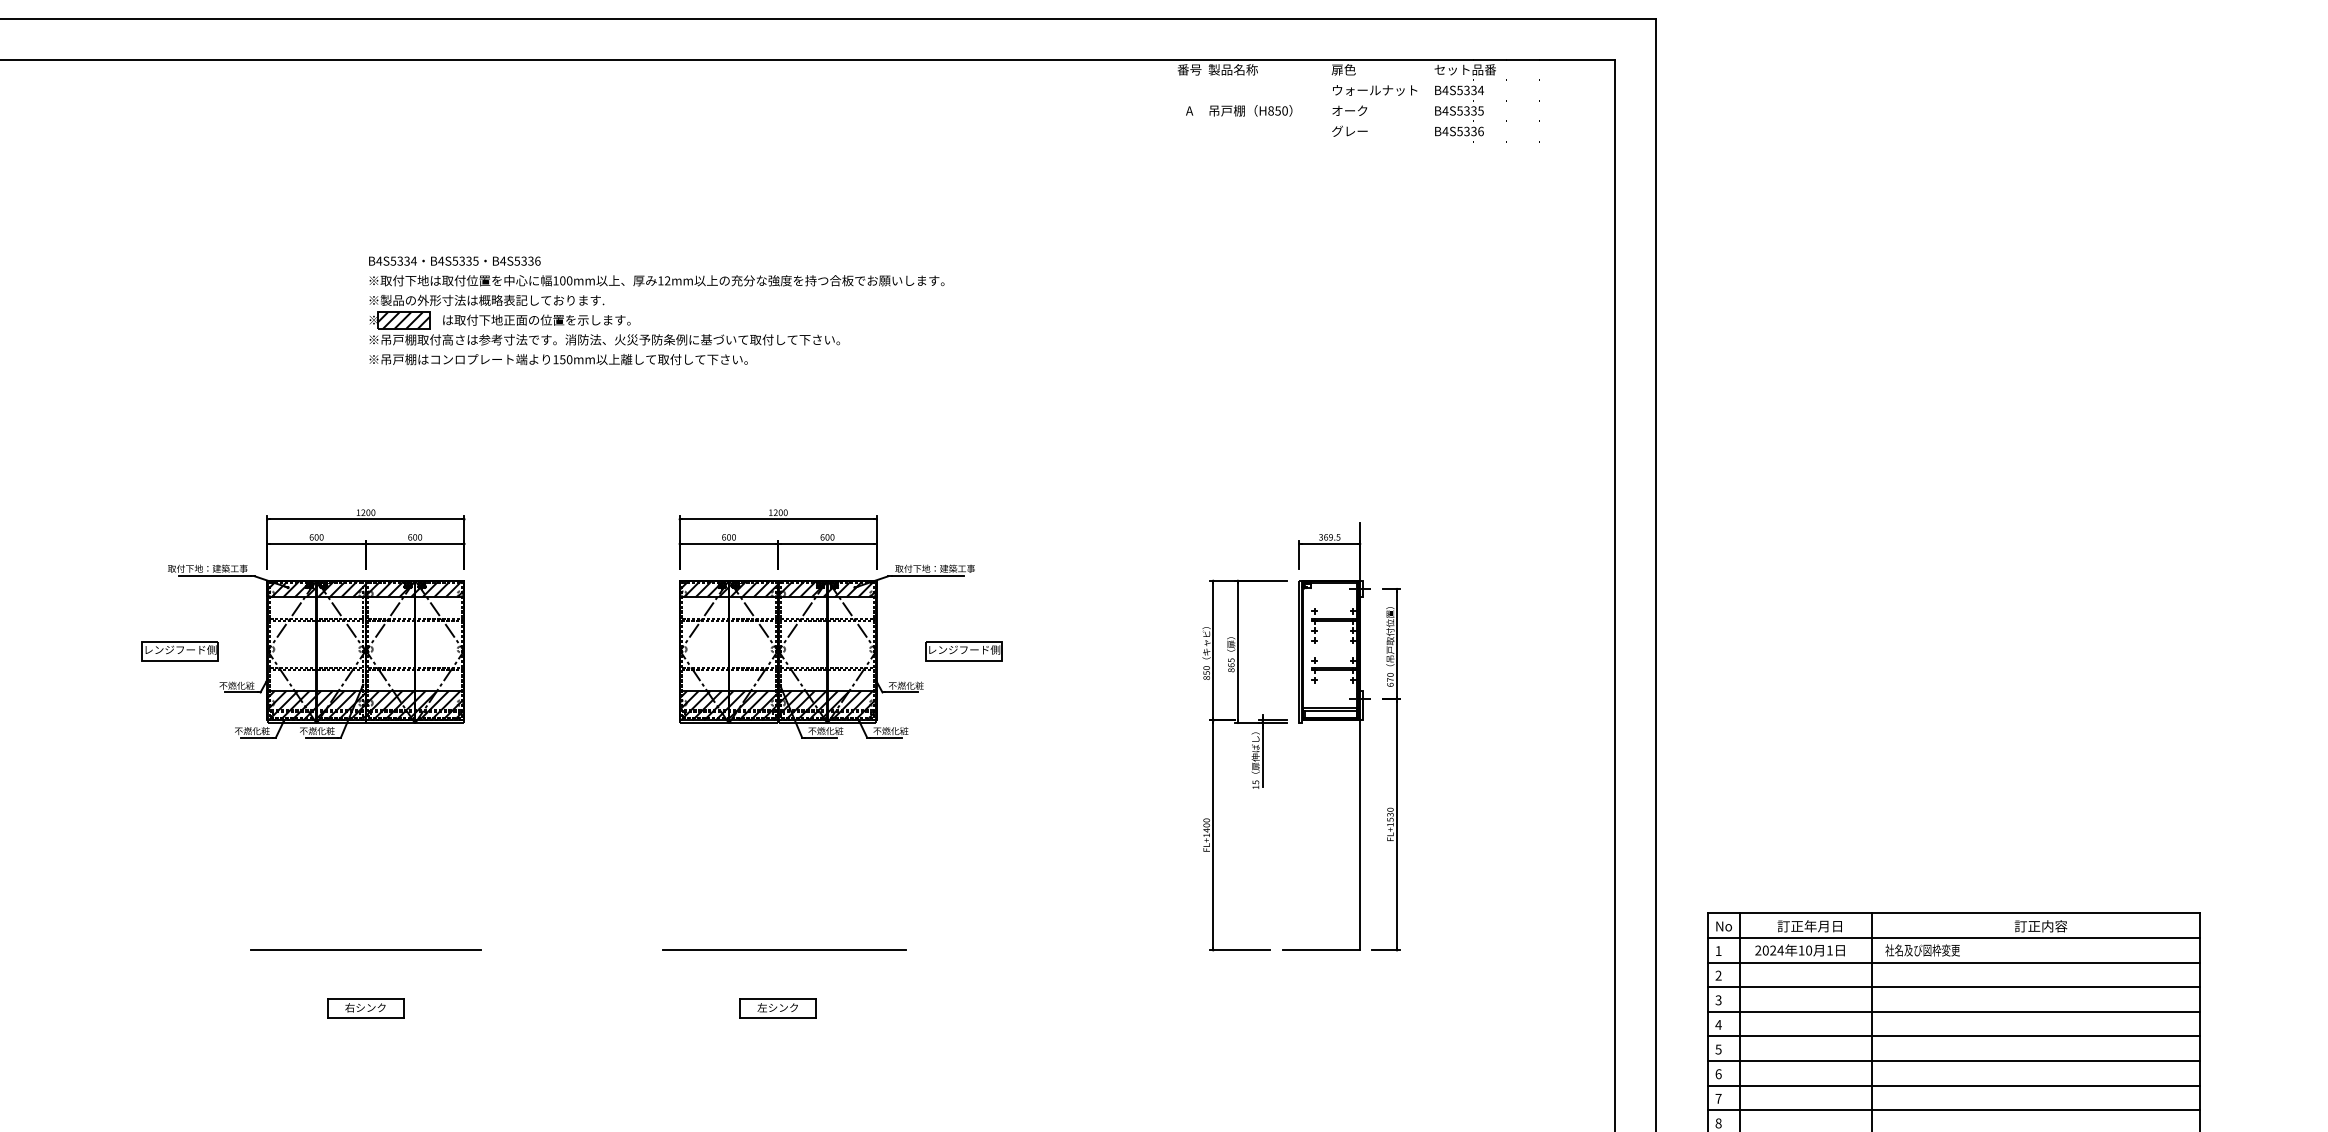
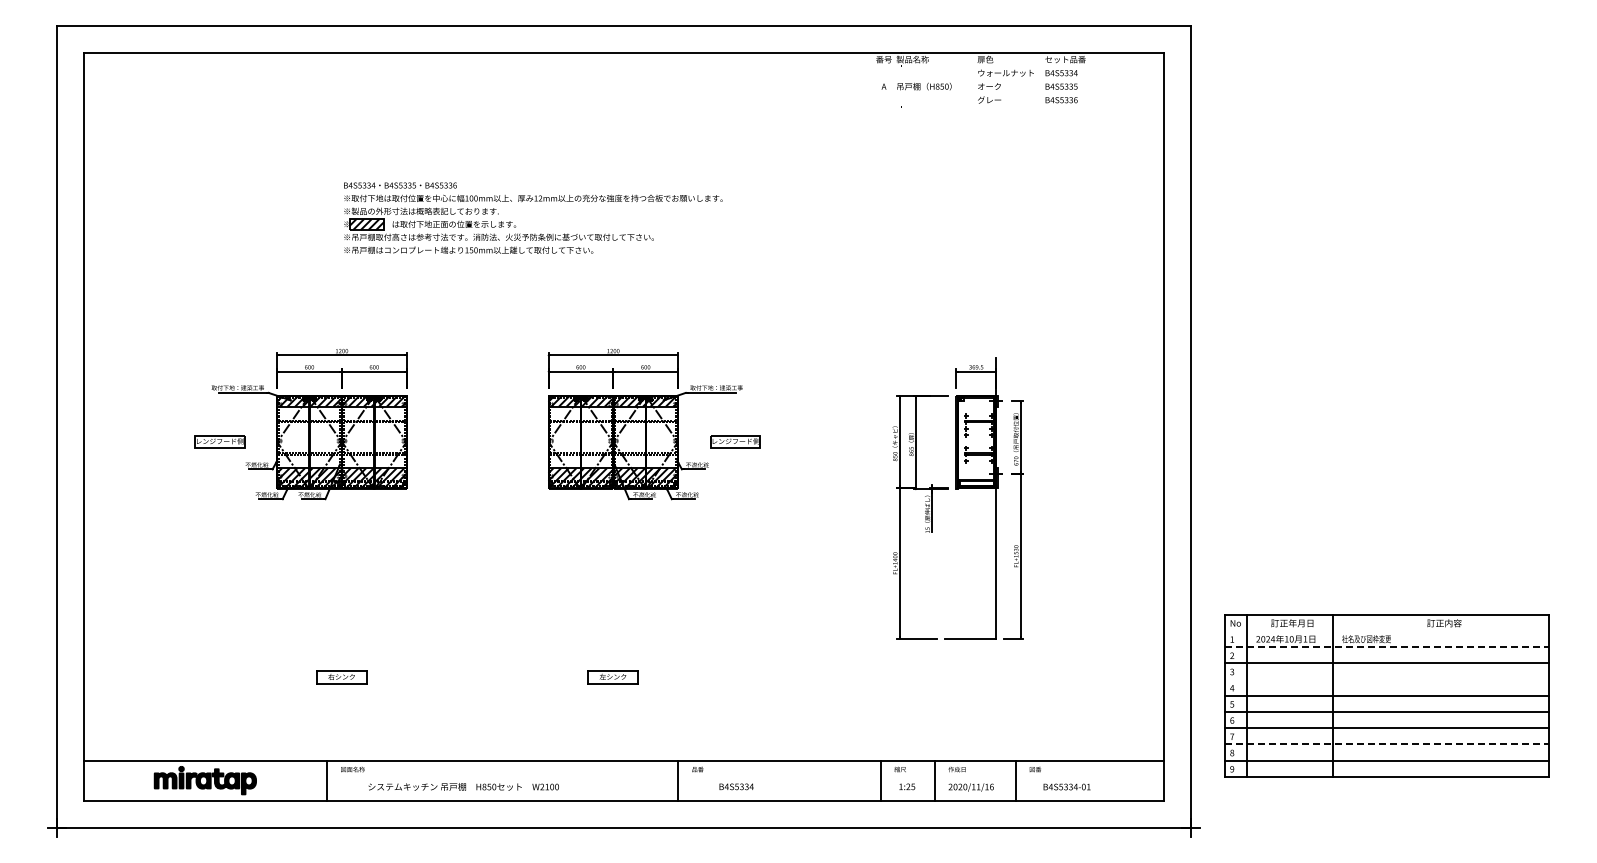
line: (1953, 937) -> (1386, 630), removed
line: (365, 949) -> (341, 638), removed
line: (784, 950) -> (617, 639), removed
line: (1954, 963) -> (1387, 647), solid -> dashed
line: (1953, 1011) -> (1386, 679), removed
line: (1954, 1110) -> (1387, 744), solid -> dashed

